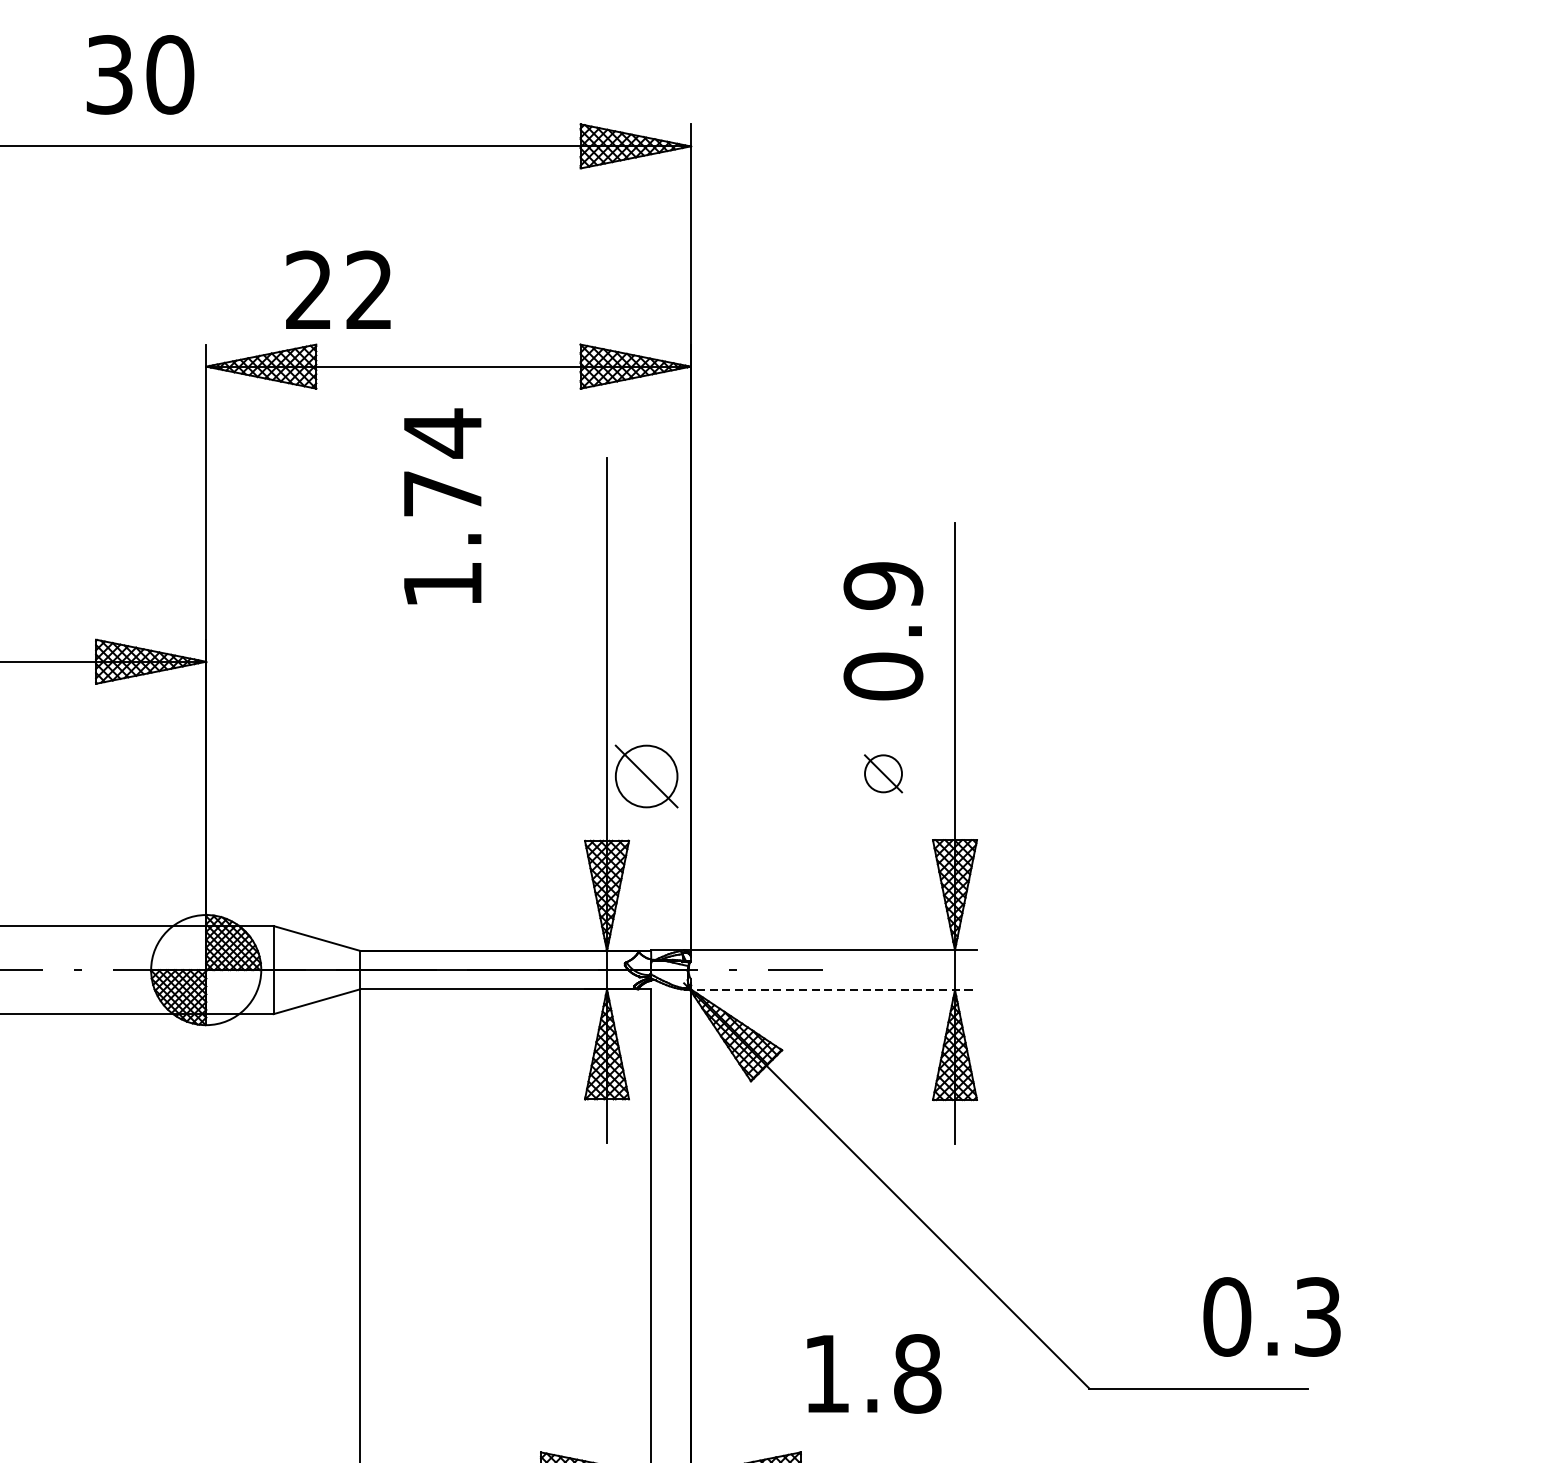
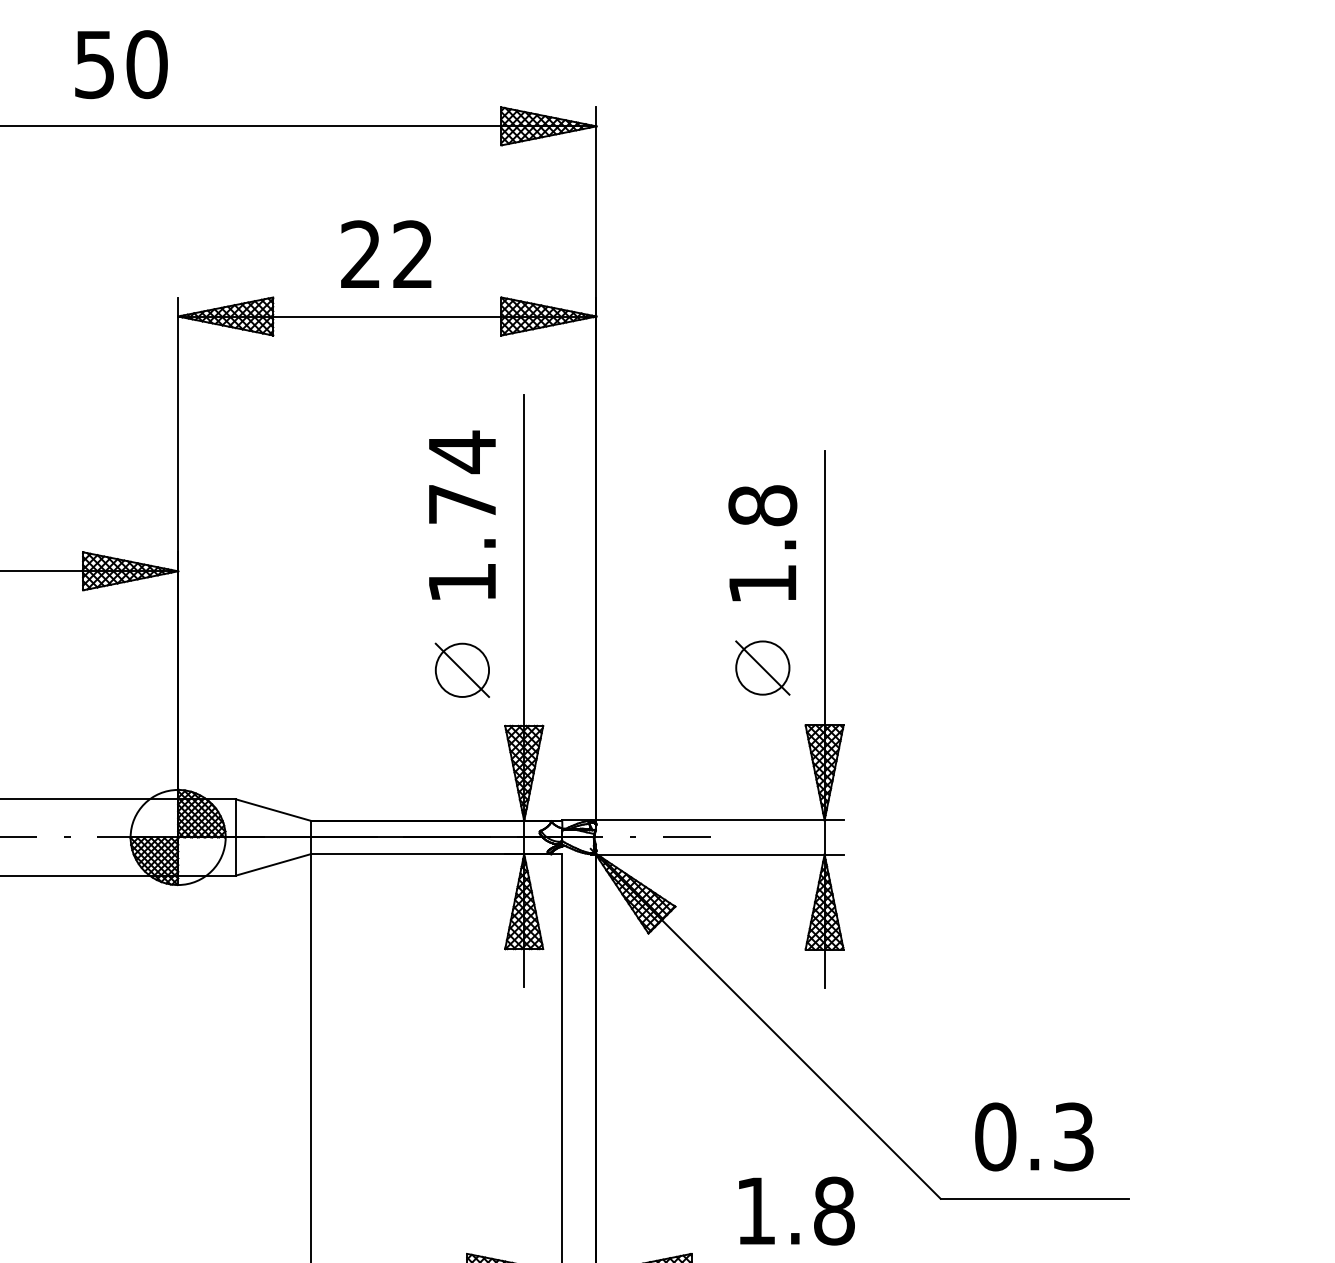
text: (109, 74) -> (94, 64), 30 -> 50
text: (338, 289) -> (386, 253), moved
text: (442, 505) -> (462, 514), moved
text: (883, 630) -> (762, 544), 0.9 -> 1.8
part: (883, 773) -> (762, 667), size x1.67
part: (645, 775) -> (461, 669), moved
line: (830, 989) -> (717, 854), dashed -> solid
text: (1272, 1316) -> (1034, 1136), moved
text: (873, 1373) -> (796, 1210), moved

